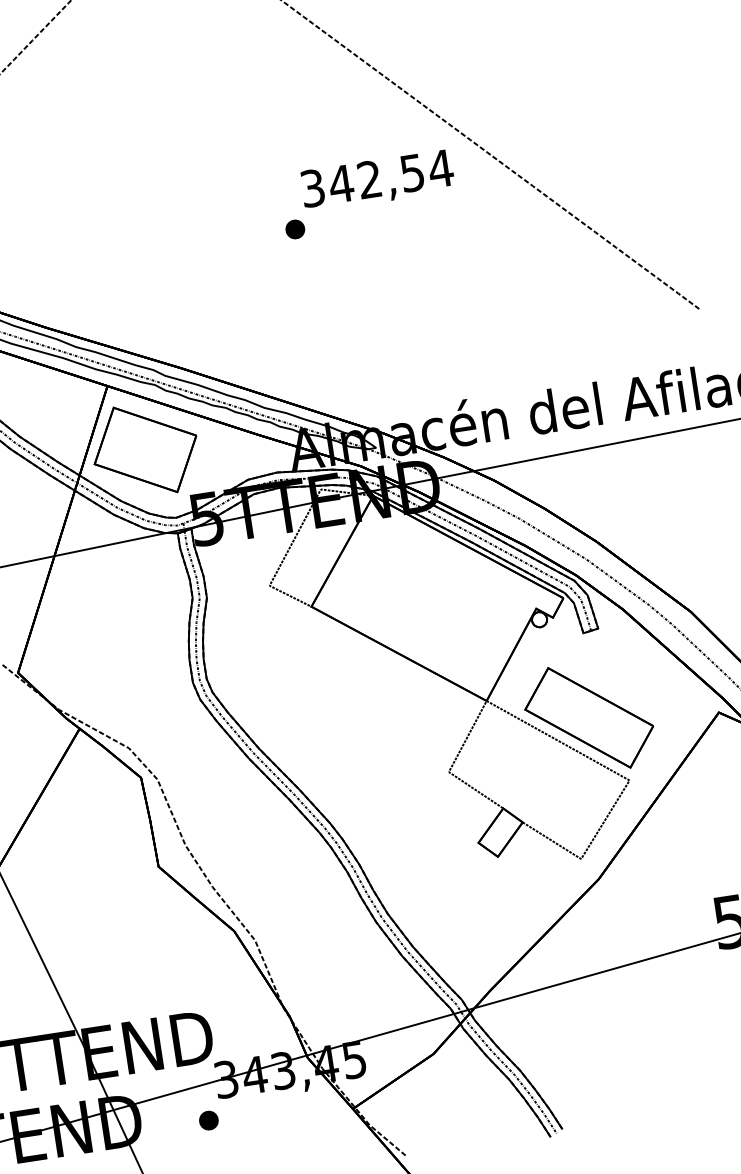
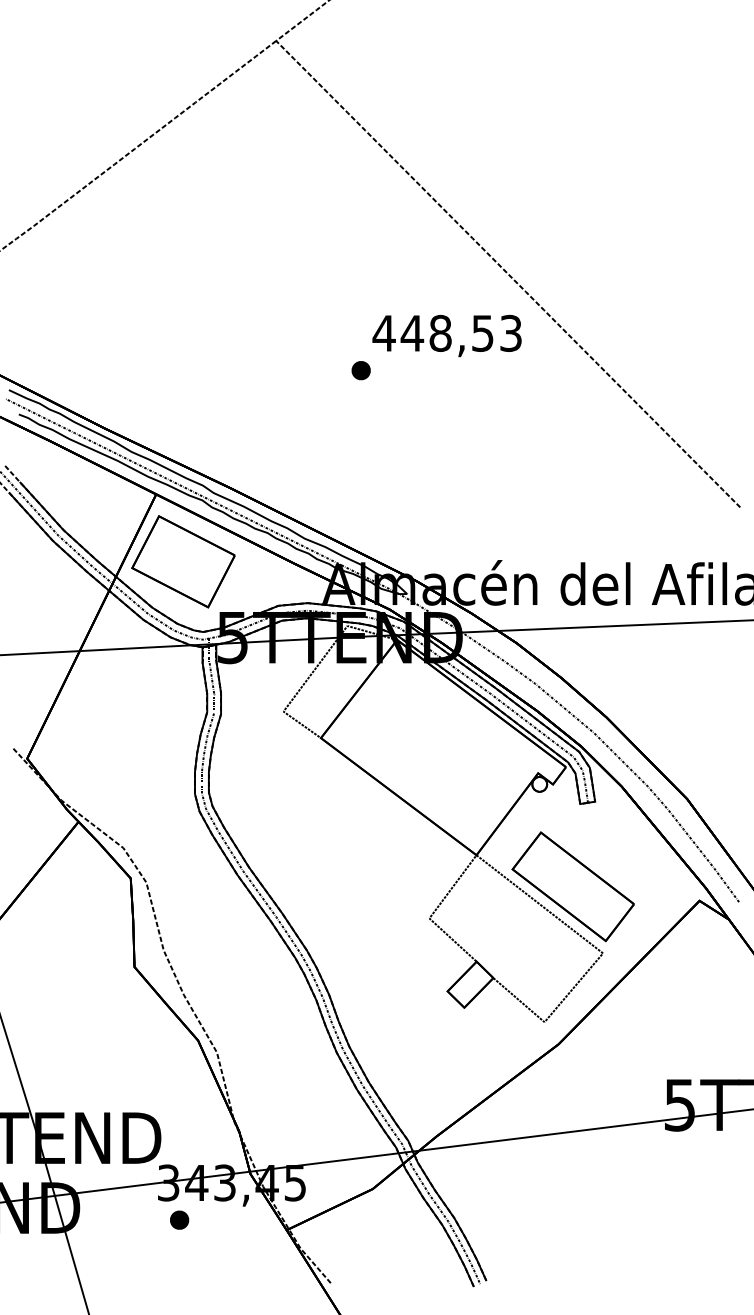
text: (376, 177) -> (447, 332), 342,54 -> 448,53
part: (208, 1119) -> (179, 1219), moved

